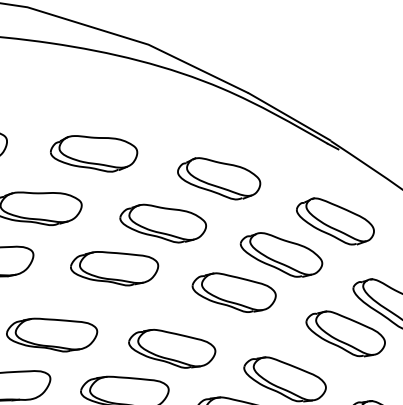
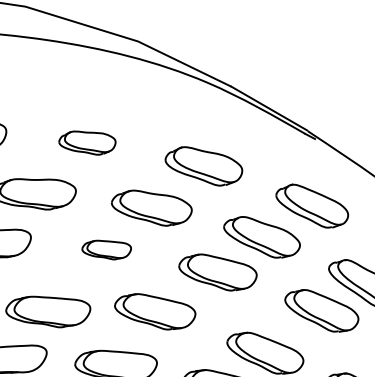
part: (94, 153) -> (87, 142), size x0.7
part: (114, 267) -> (106, 249), size x0.6
part: (172, 348) -> (155, 311), moved

